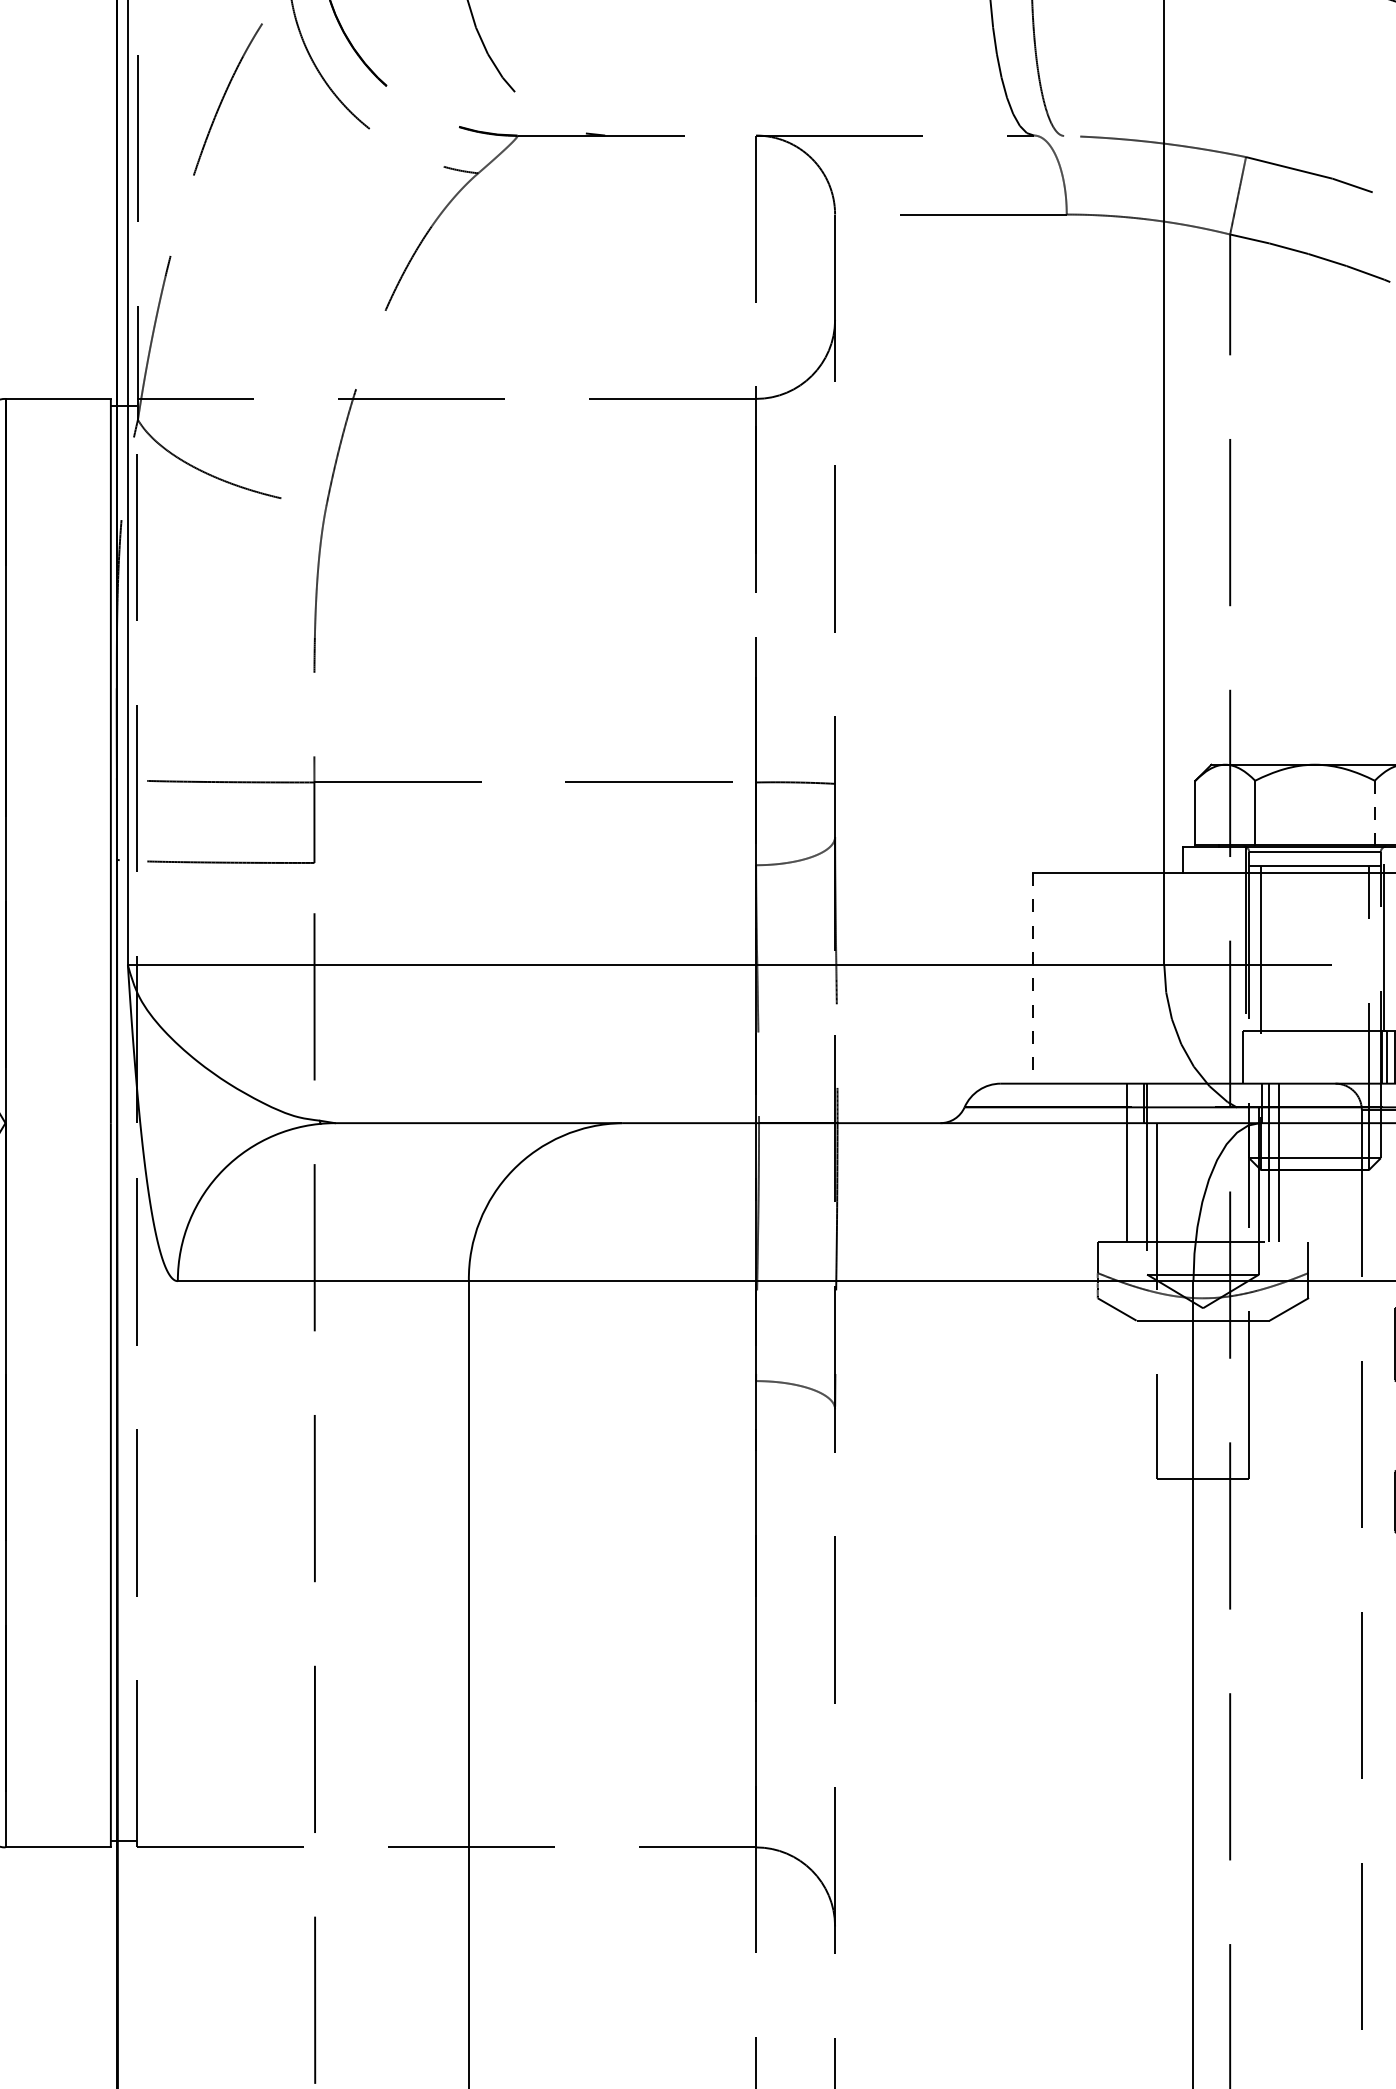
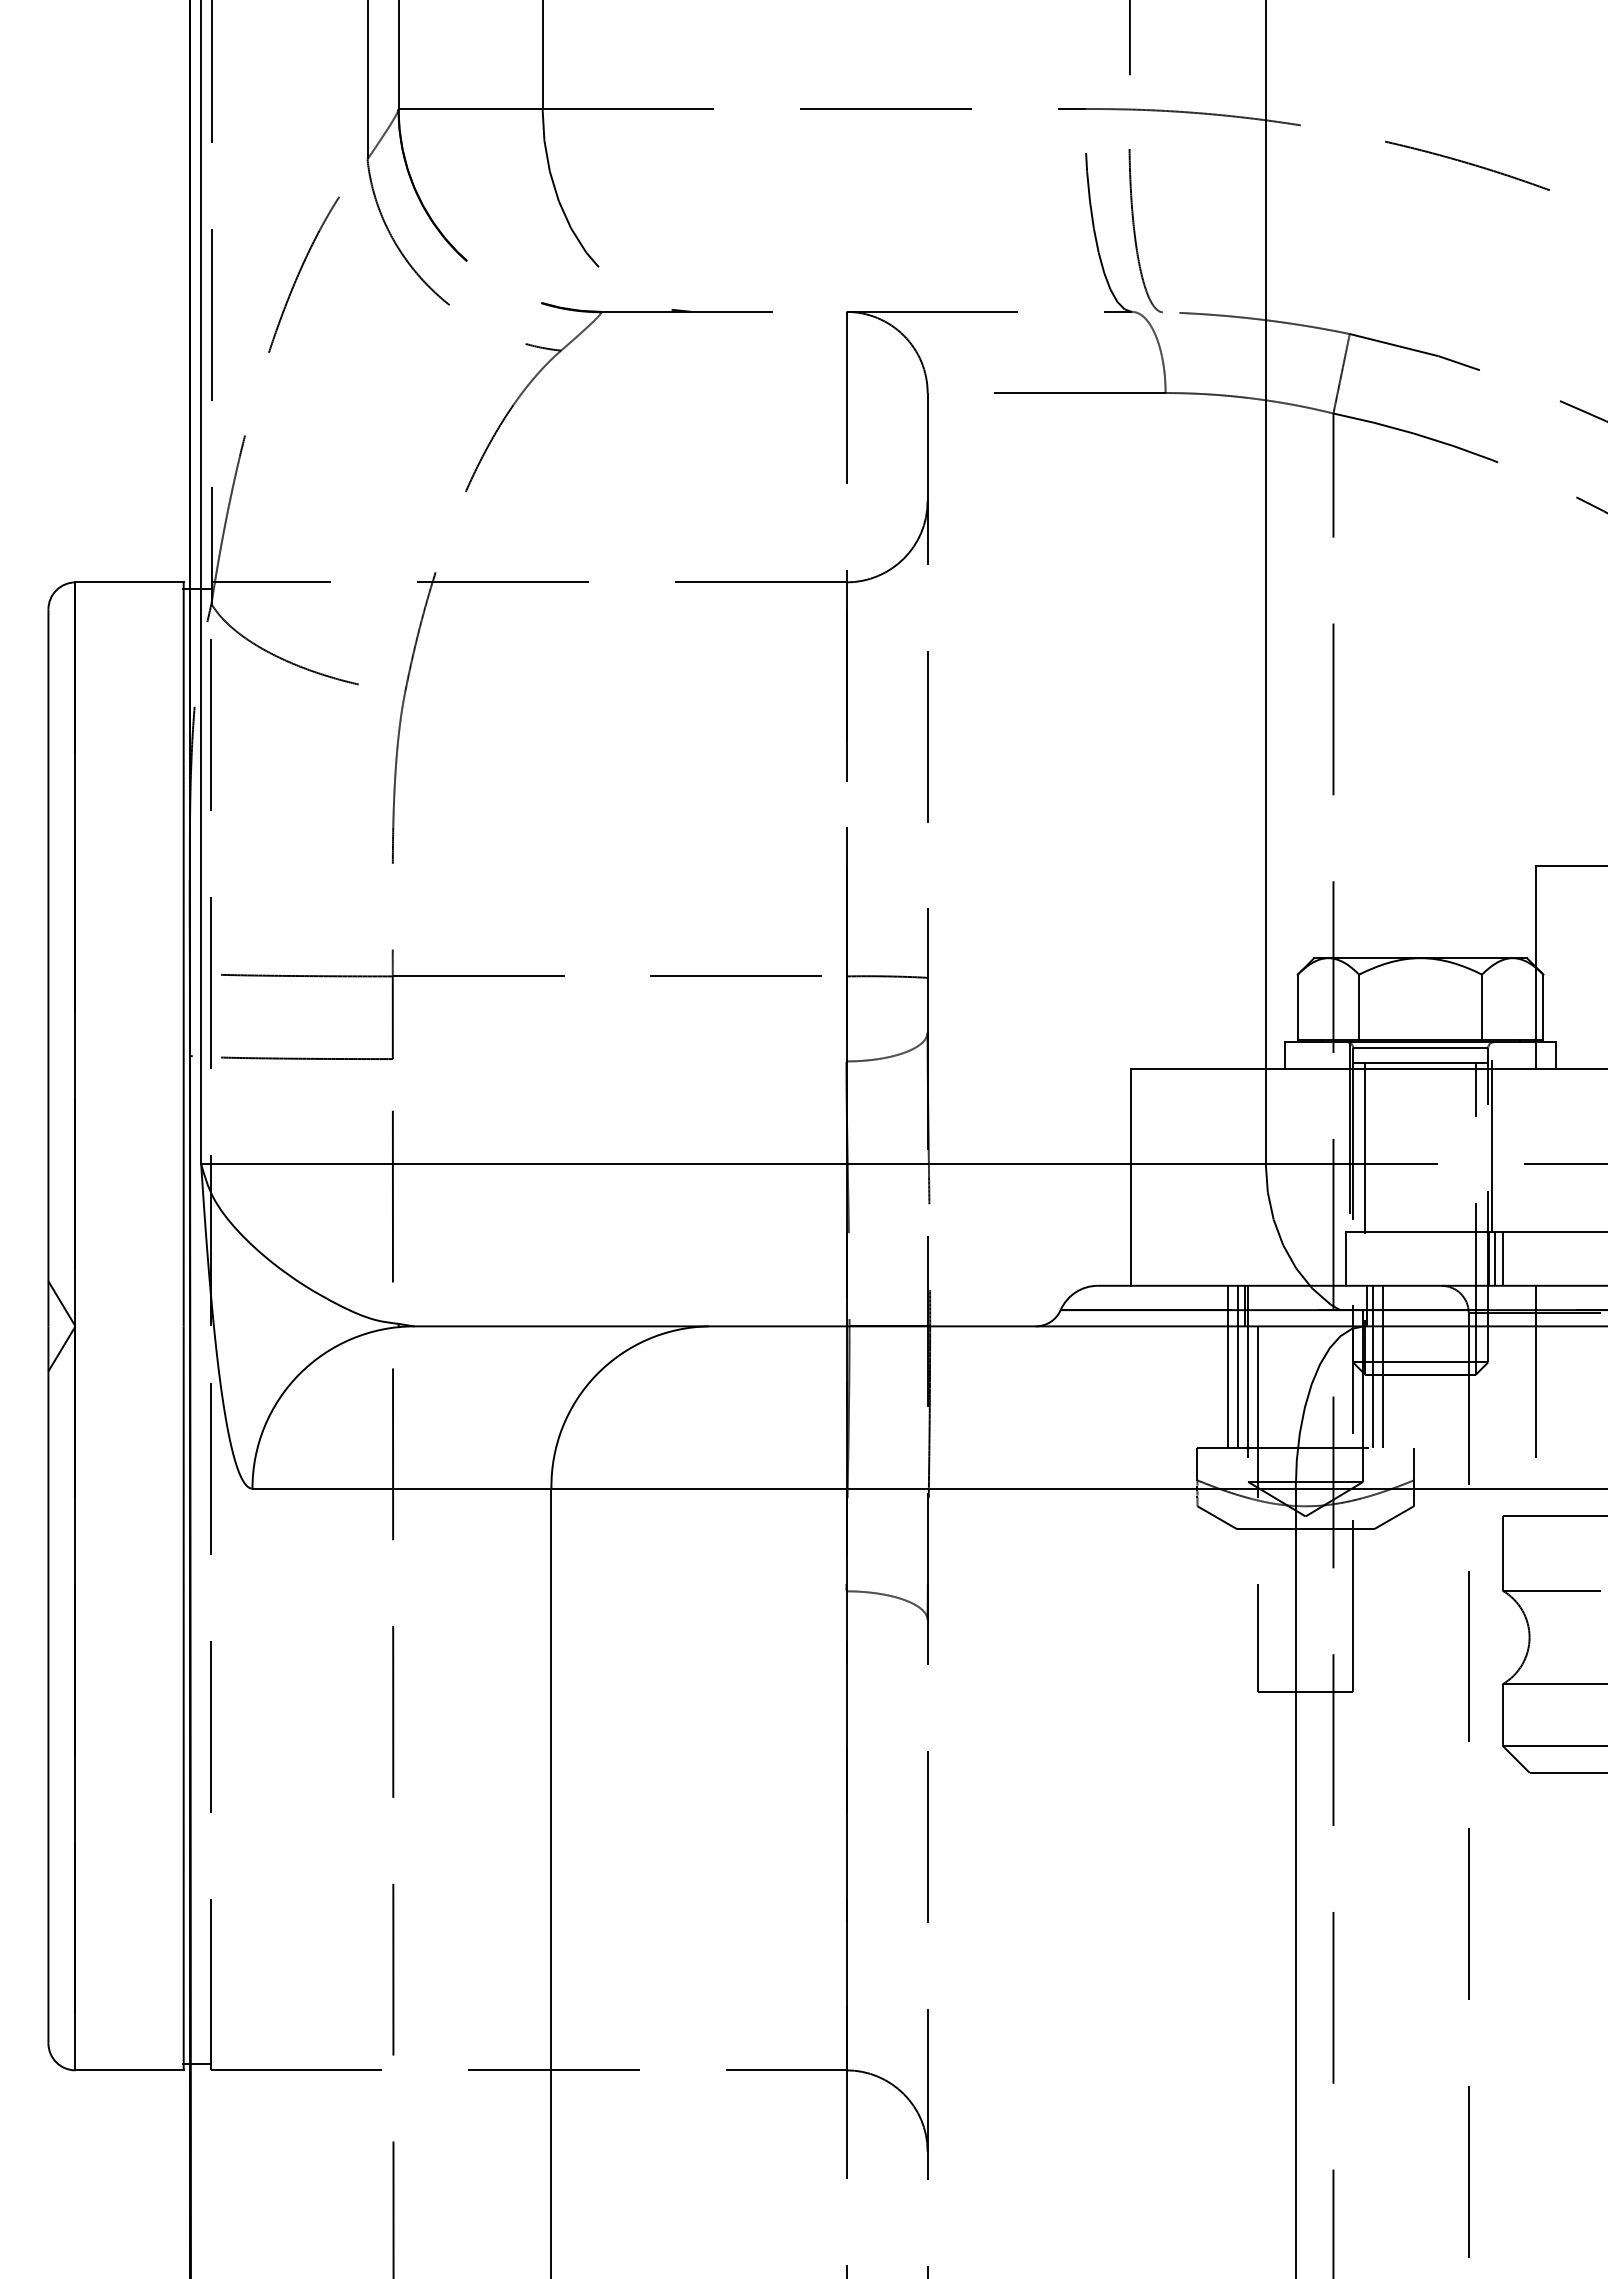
line: (1375, 812) -> (1482, 1007), dashed -> solid
line: (1032, 979) -> (1130, 1178), dashed -> solid
line: (1137, 1162) -> (1238, 1366), added

